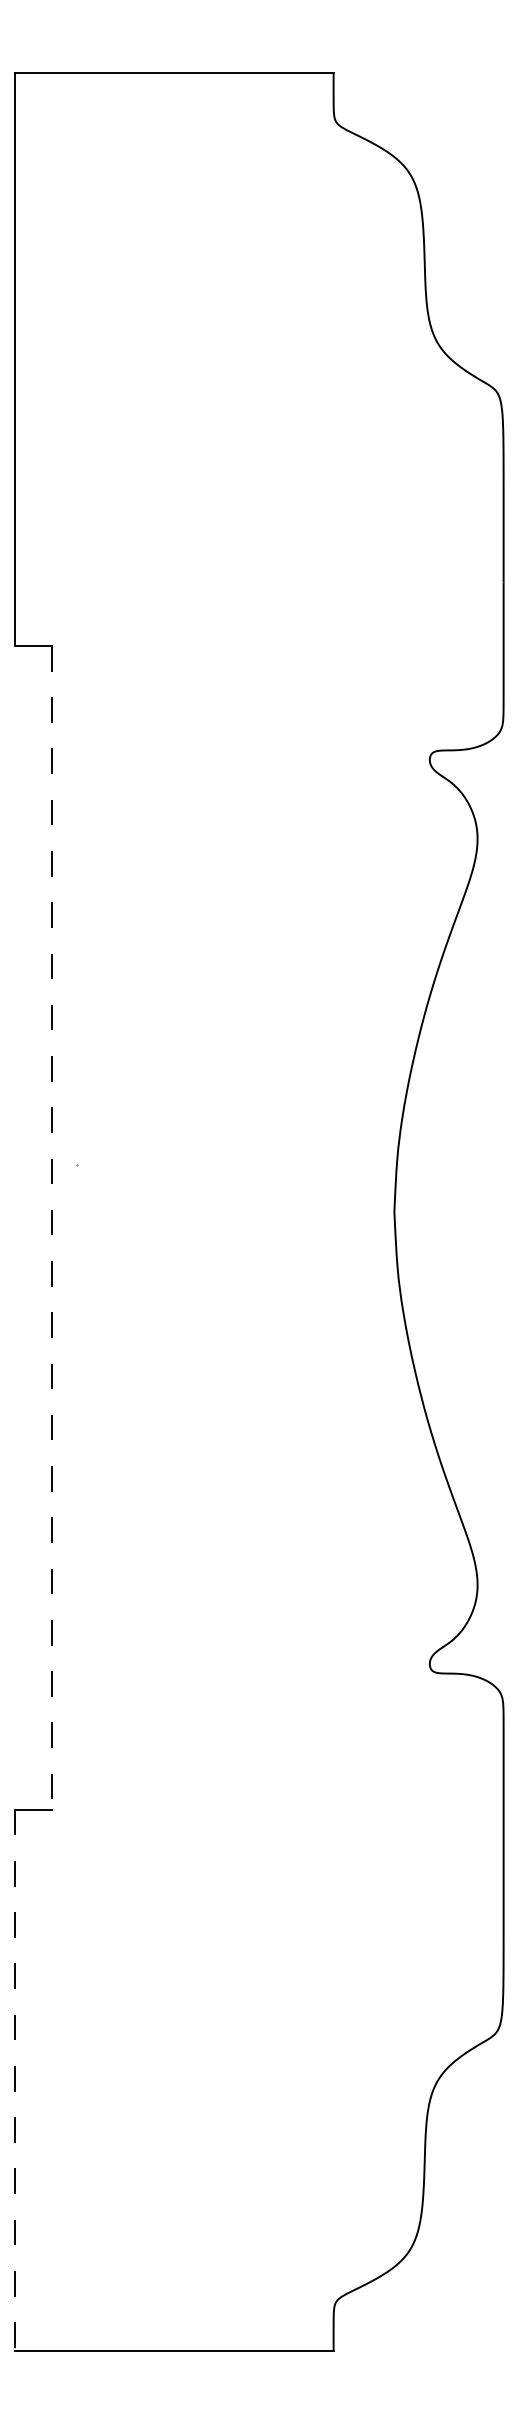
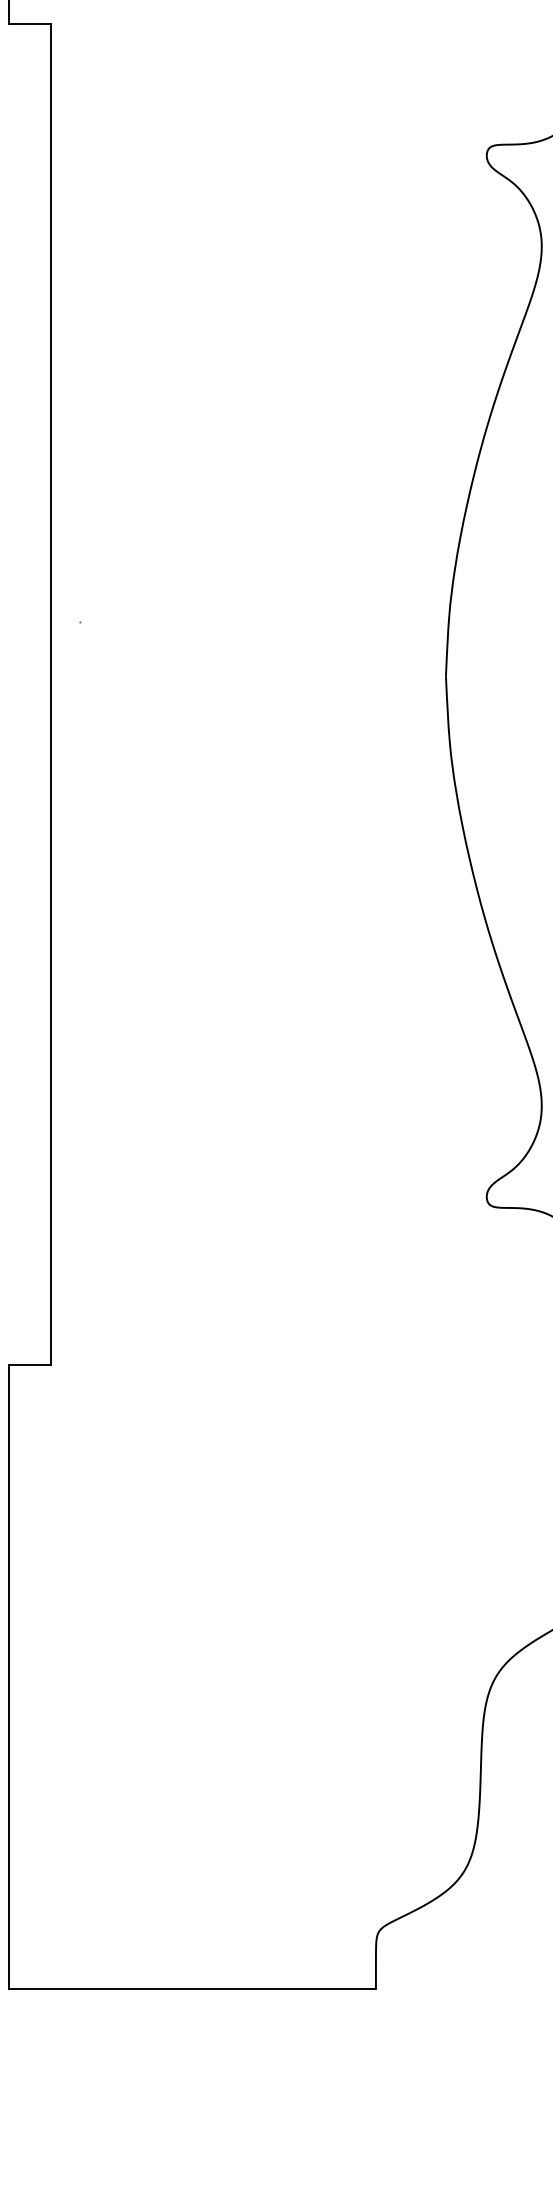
line: (51, 1227) -> (51, 694), dashed -> solid
line: (15, 2080) -> (9, 1676), dashed -> solid

